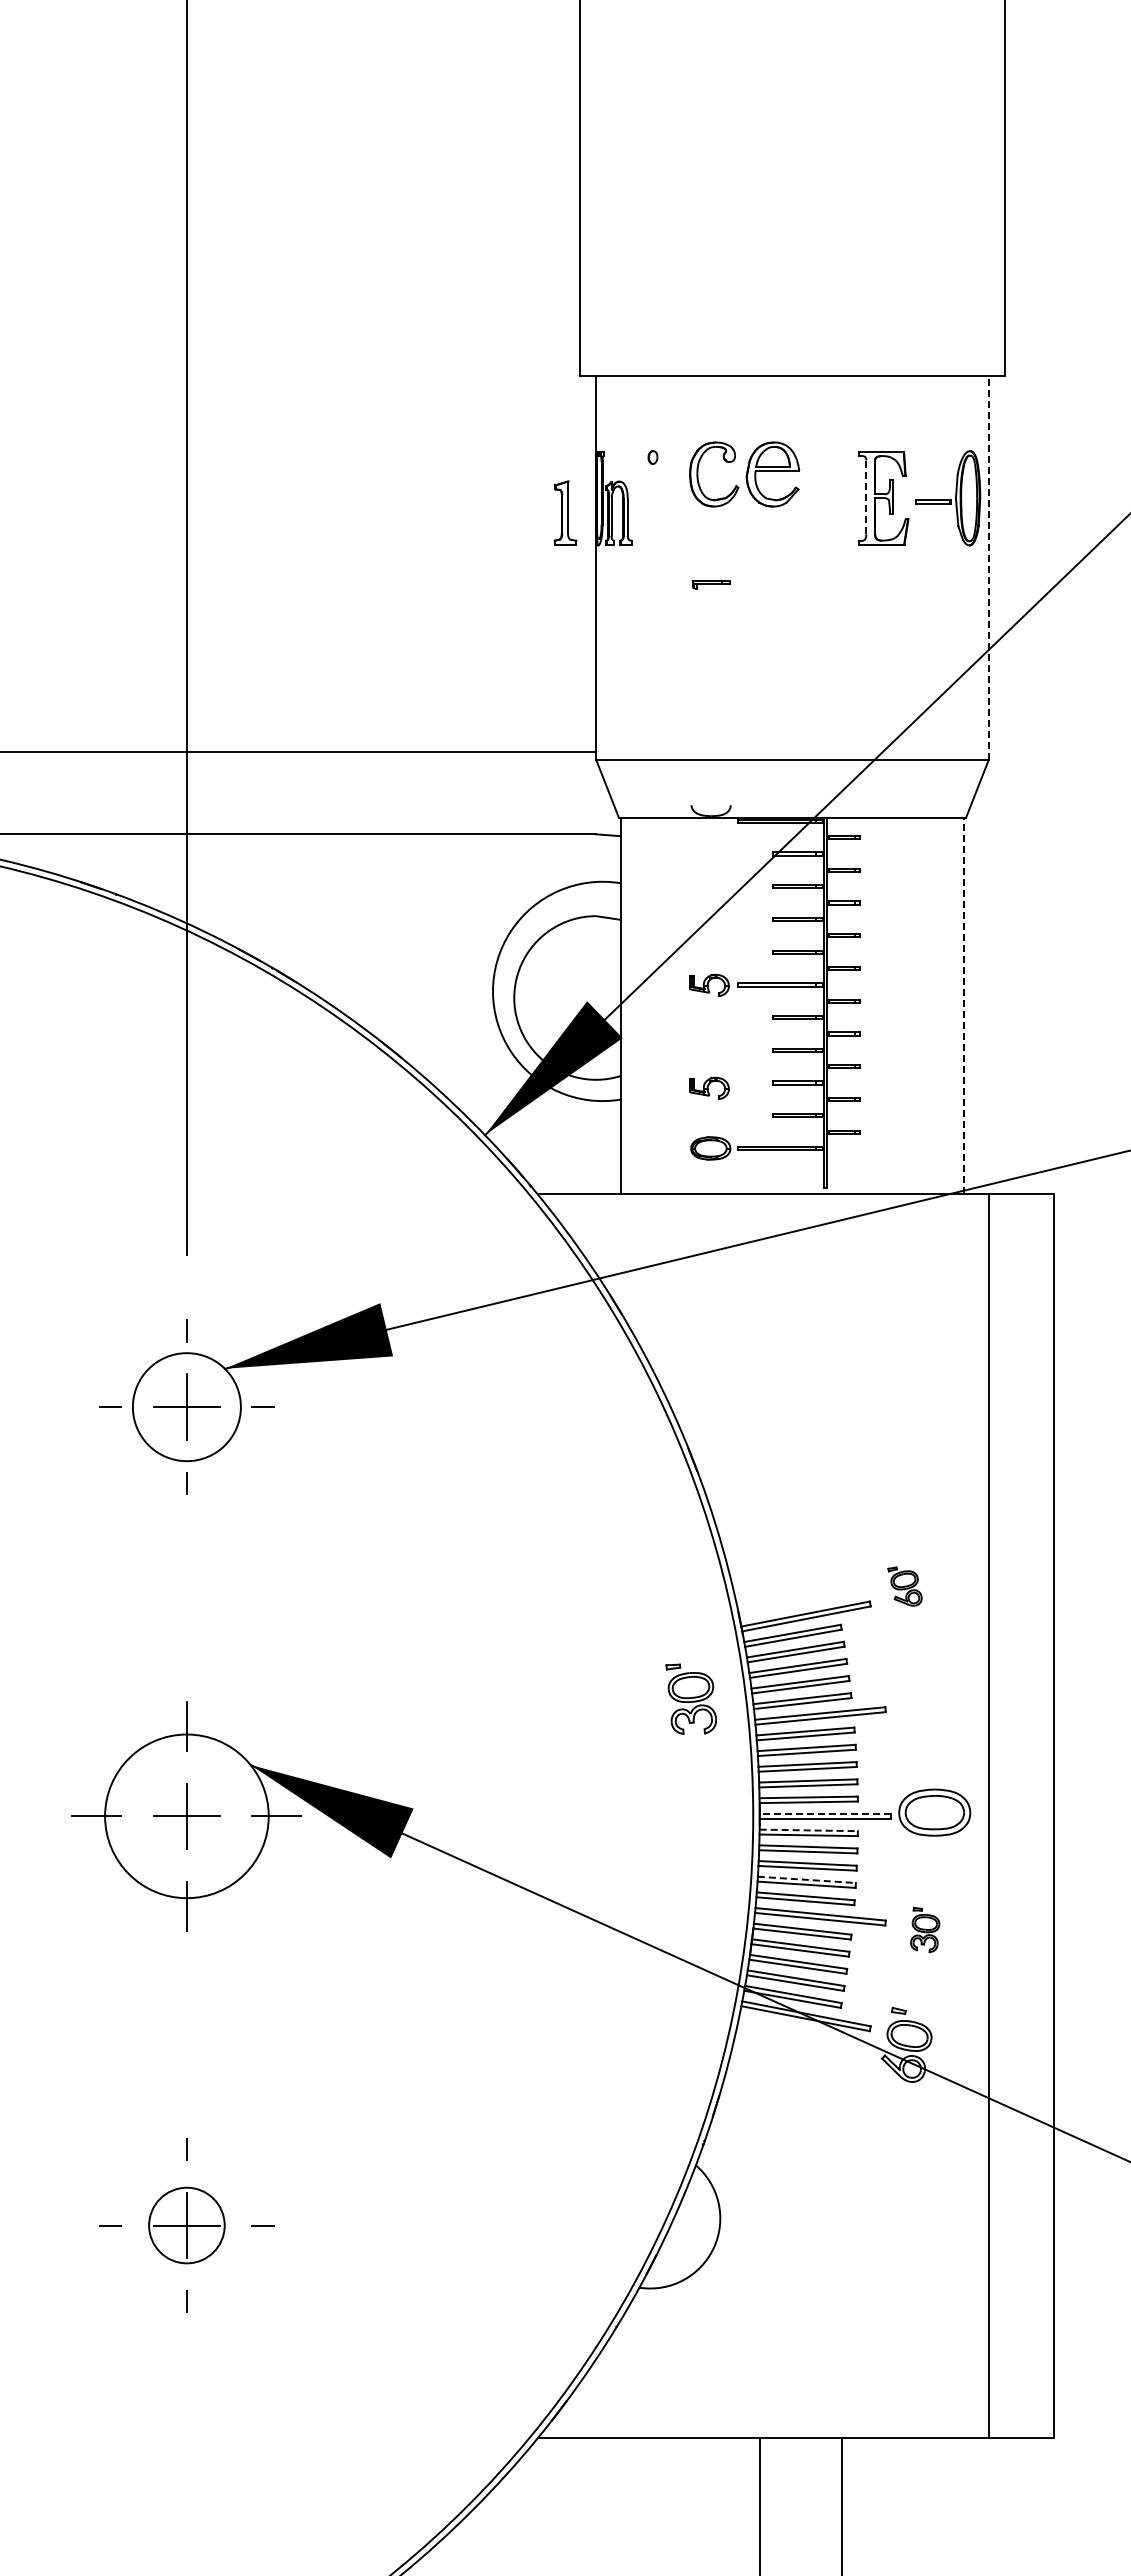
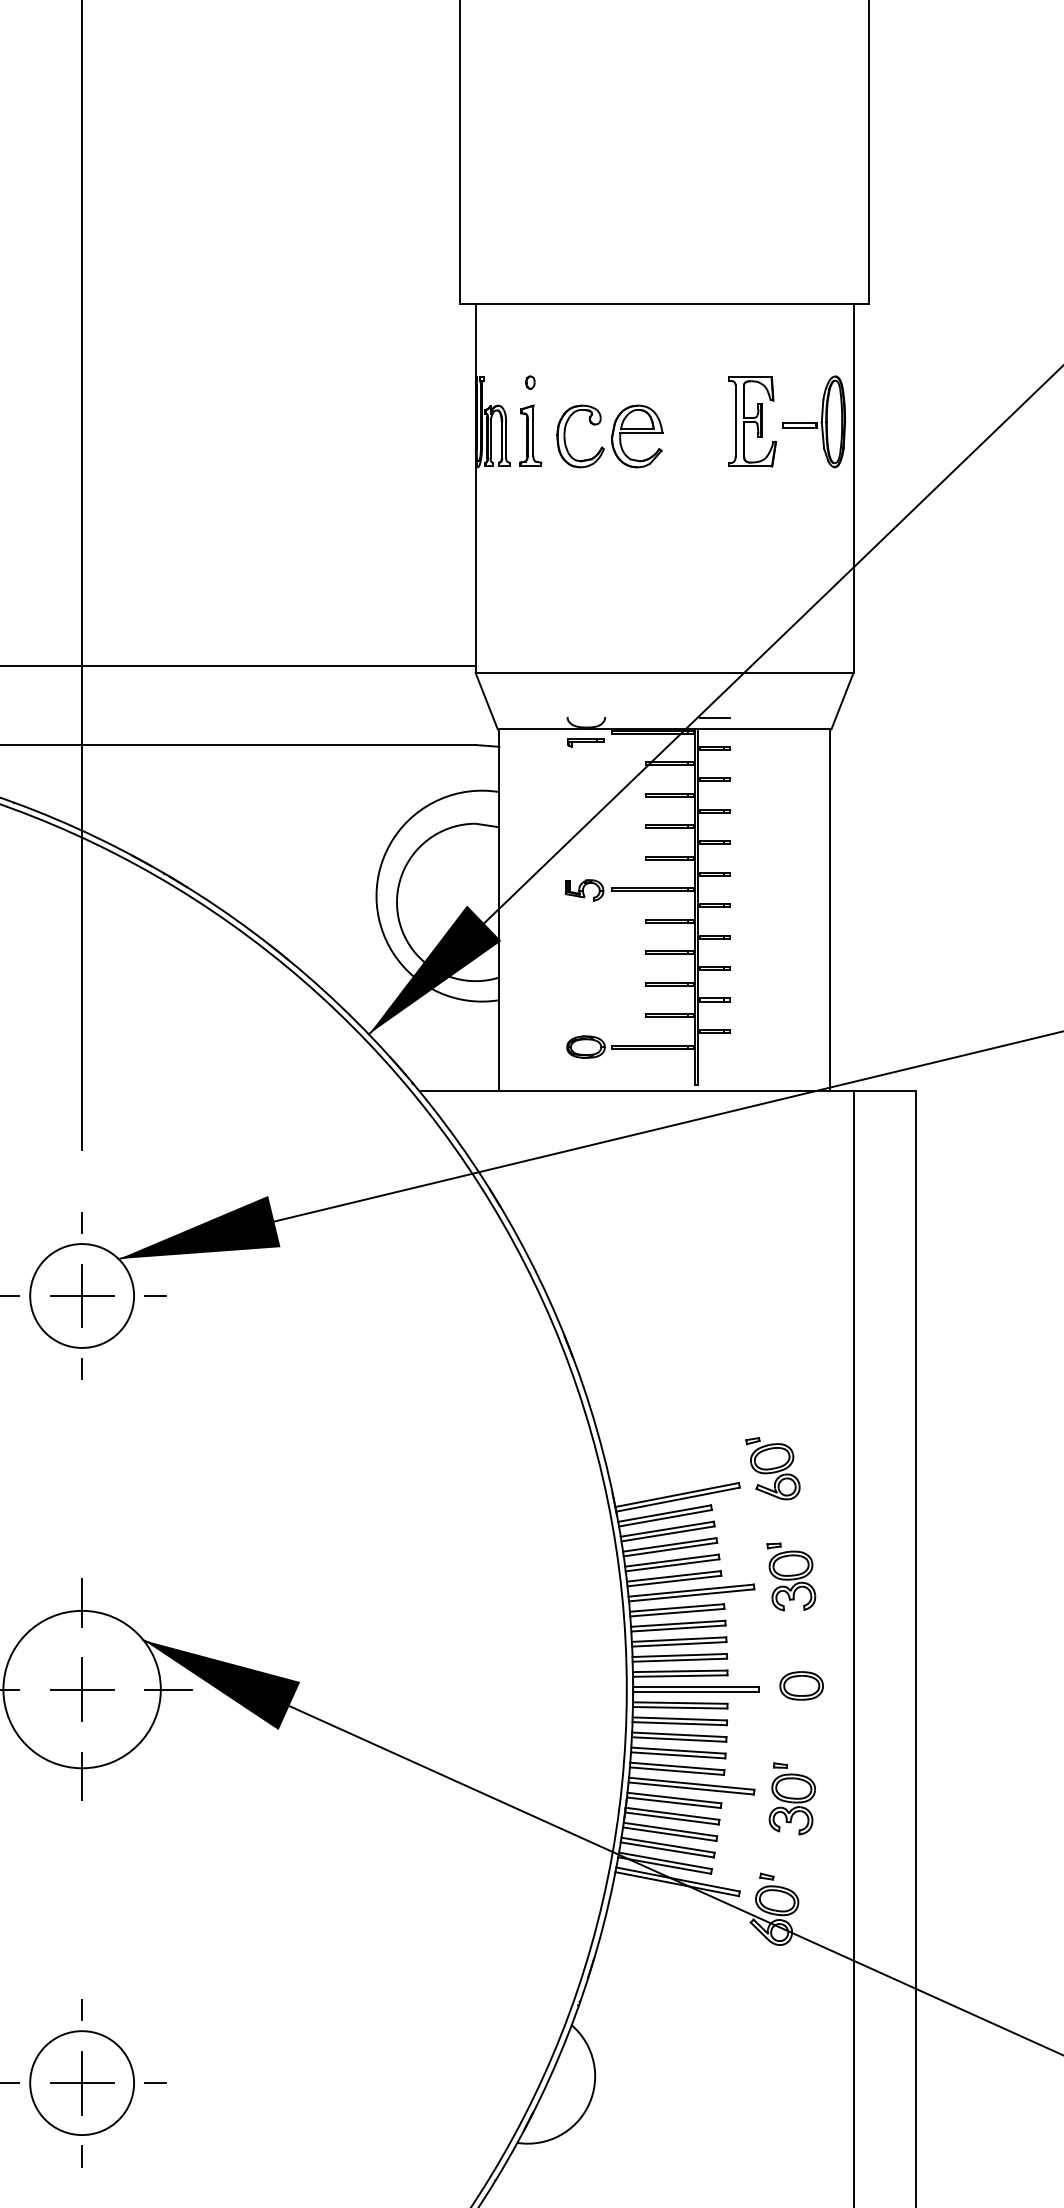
part: (744, 474) -> (609, 436), moved
line: (866, 497) -> (735, 421), dashed -> solid
part: (565, 512) -> (530, 435), moved
line: (988, 567) -> (853, 488), dashed -> solid
part: (711, 584) -> (586, 742), moved
line: (844, 806) -> (714, 718), added
line: (964, 1005) -> (830, 909), dashed -> solid
part: (709, 1087) -> (584, 988), removed
part: (904, 1586) -> (772, 1468), size x1.67
part: (690, 1698) -> (790, 1576), moved
part: (935, 1812) -> (802, 1685), size x0.62
line: (824, 1813) -> (695, 1686), dashed -> solid
line: (809, 1830) -> (680, 1703), dashed -> solid
line: (807, 1879) -> (679, 1750), dashed -> solid
part: (924, 1929) -> (791, 1798), size x1.67
circle: (186, 2225) -> (81, 2083), size x1.43

